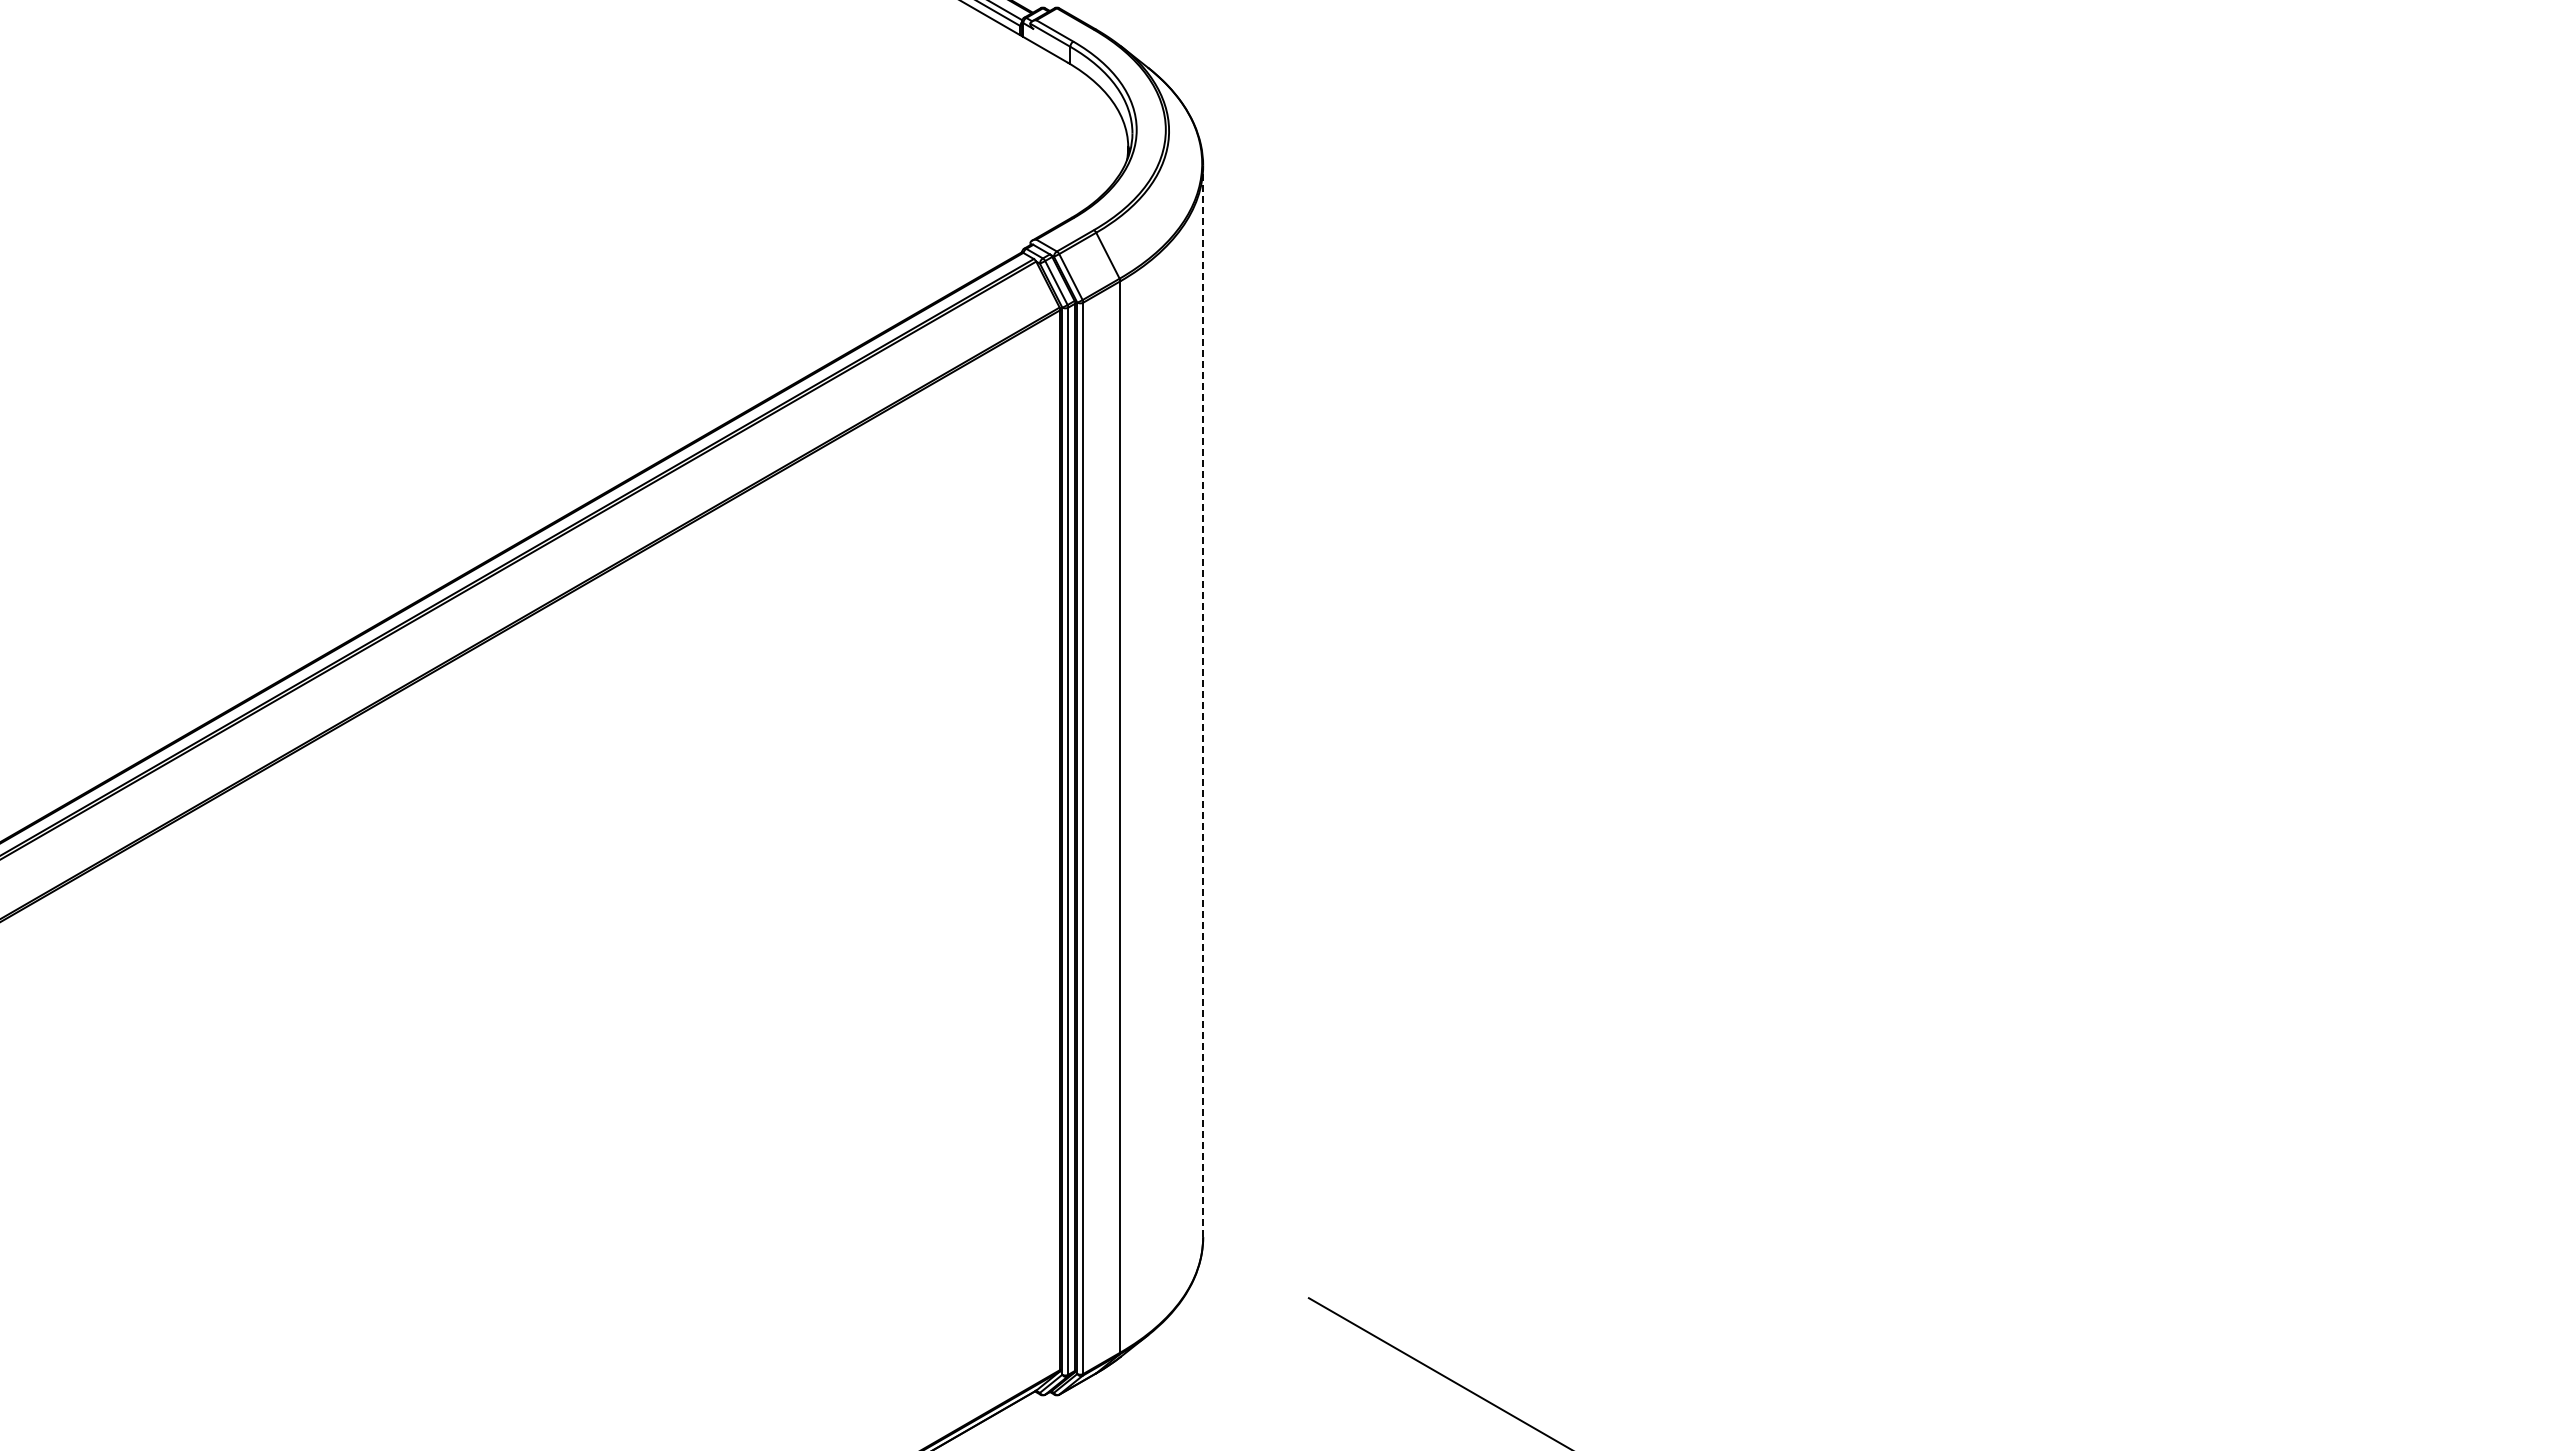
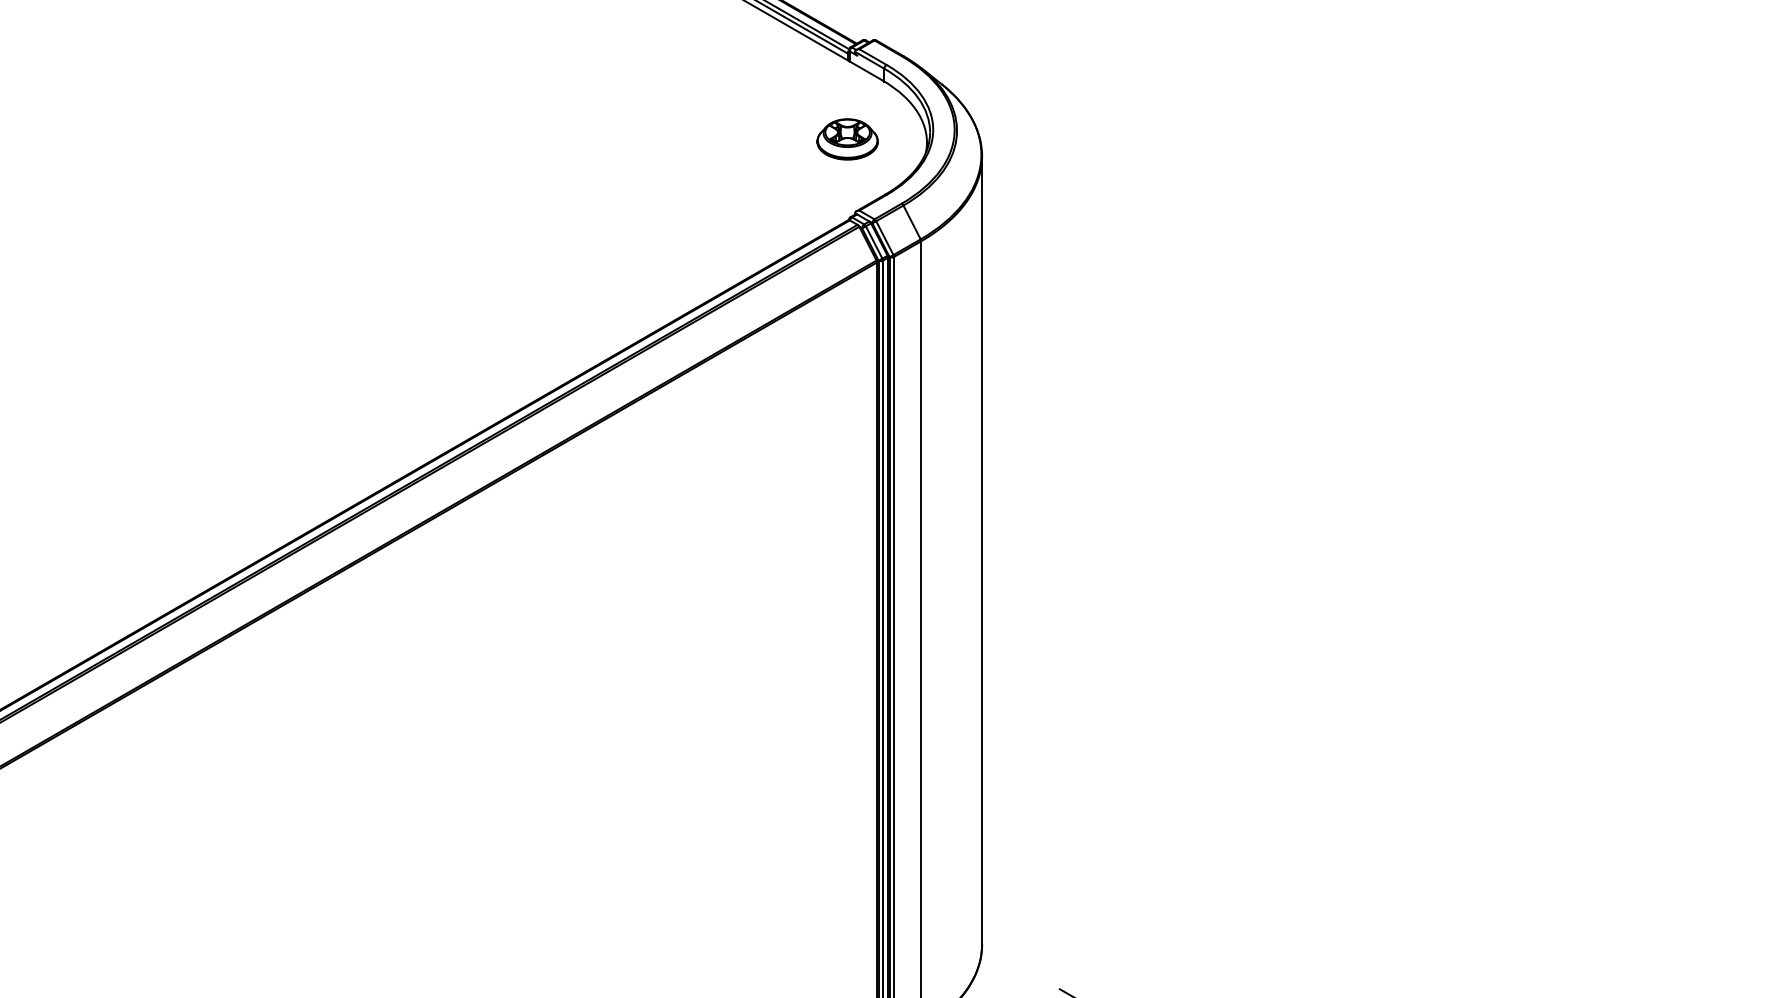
part: (1020, 142) -> (847, 139), added
line: (1203, 701) -> (982, 550), dashed -> solid

